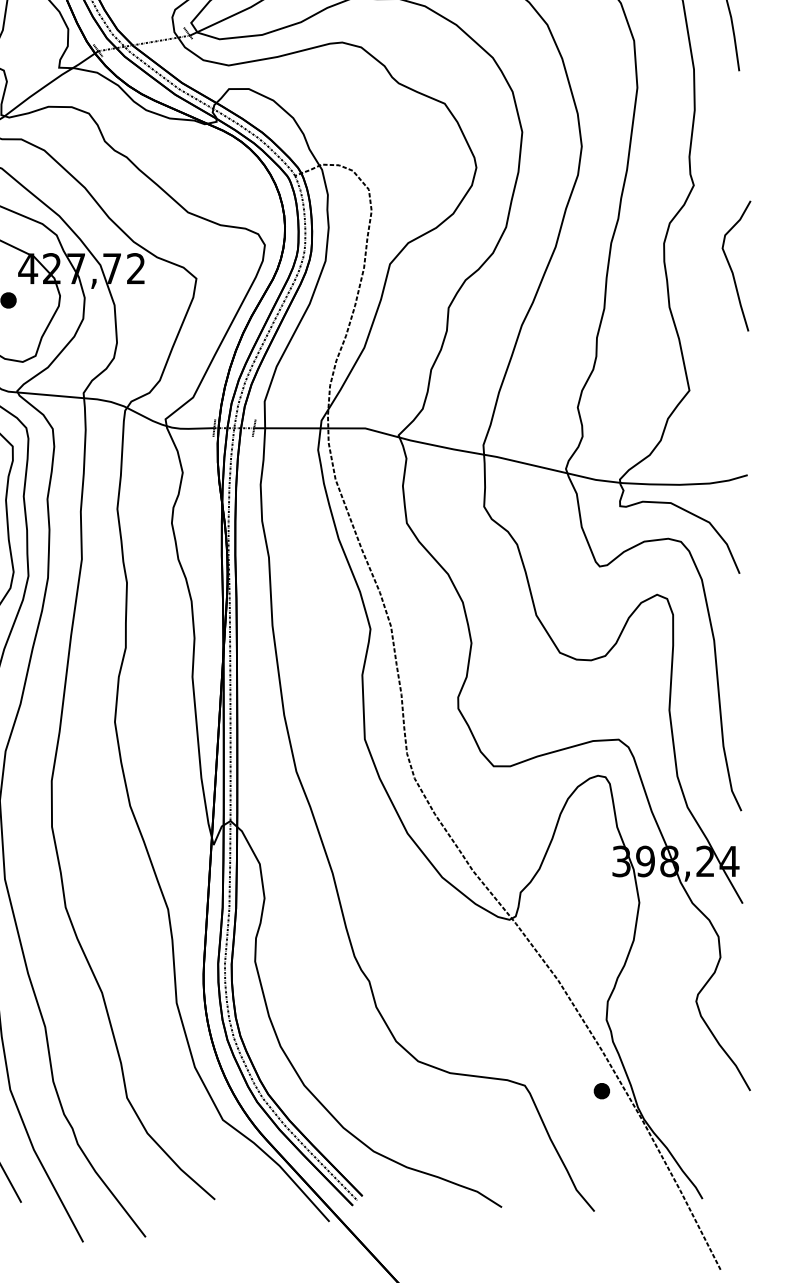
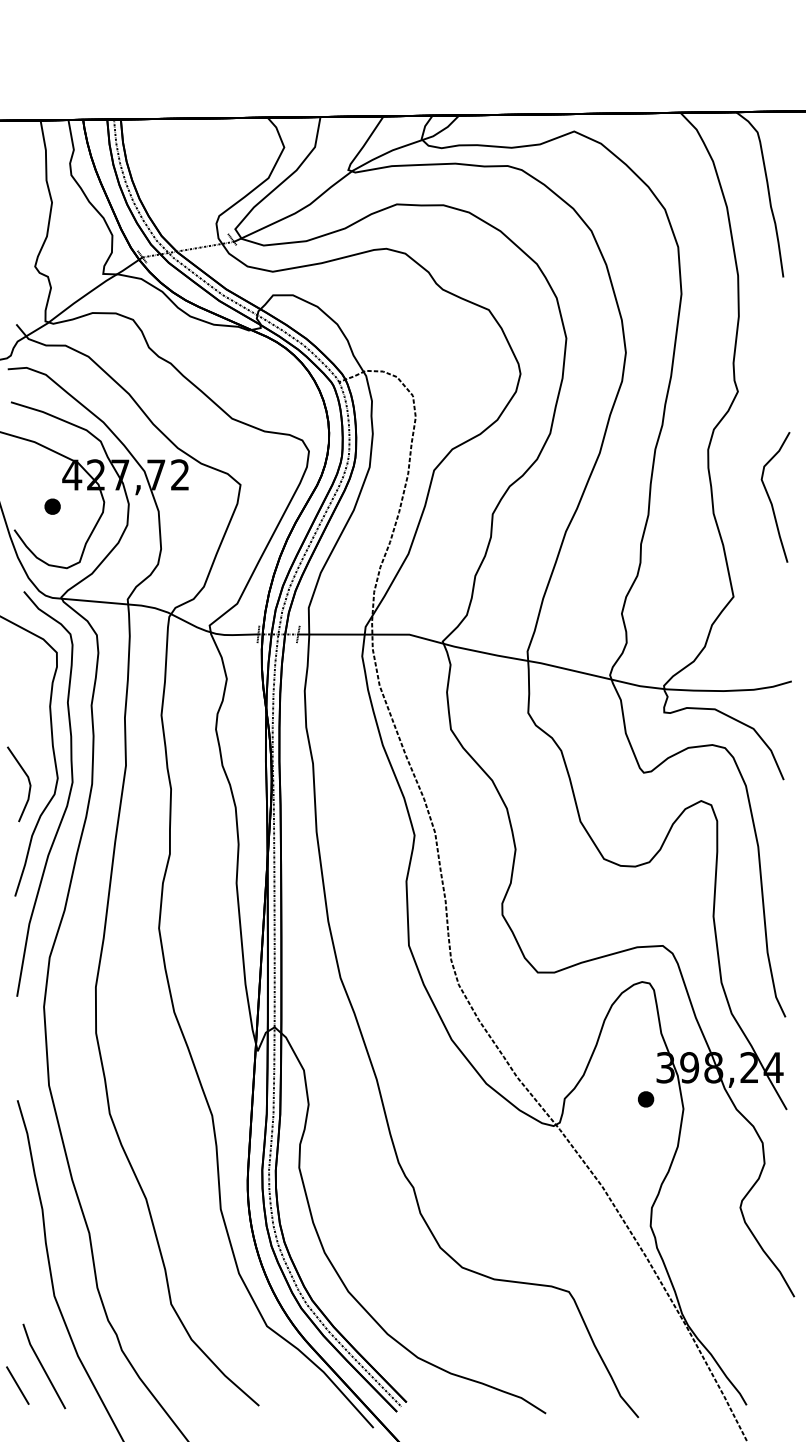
curve: (732, 269) -> (771, 500), moved
part: (602, 1091) -> (646, 1099), moved

